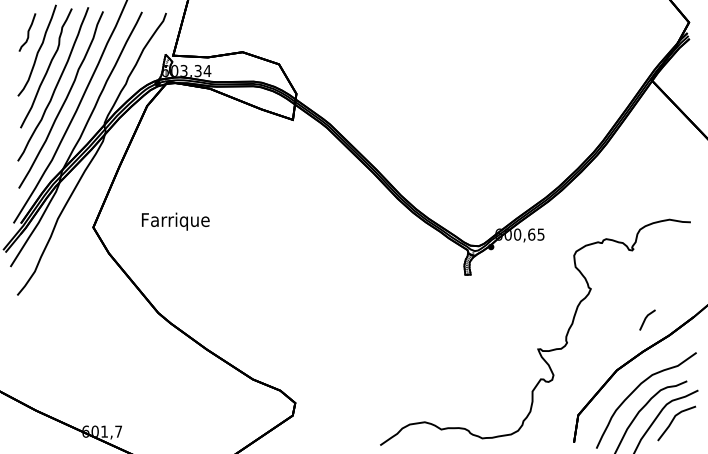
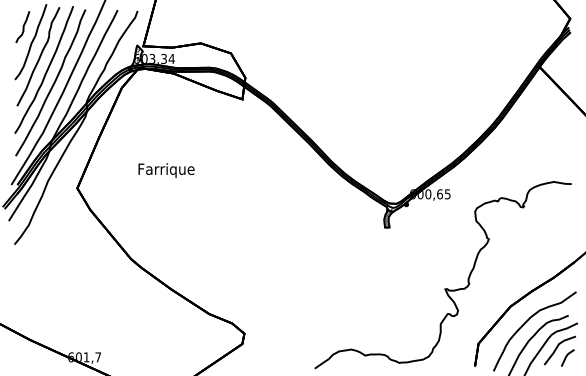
text: (175, 221) -> (166, 170), moved
line: (647, 318) -> (567, 356), moved

